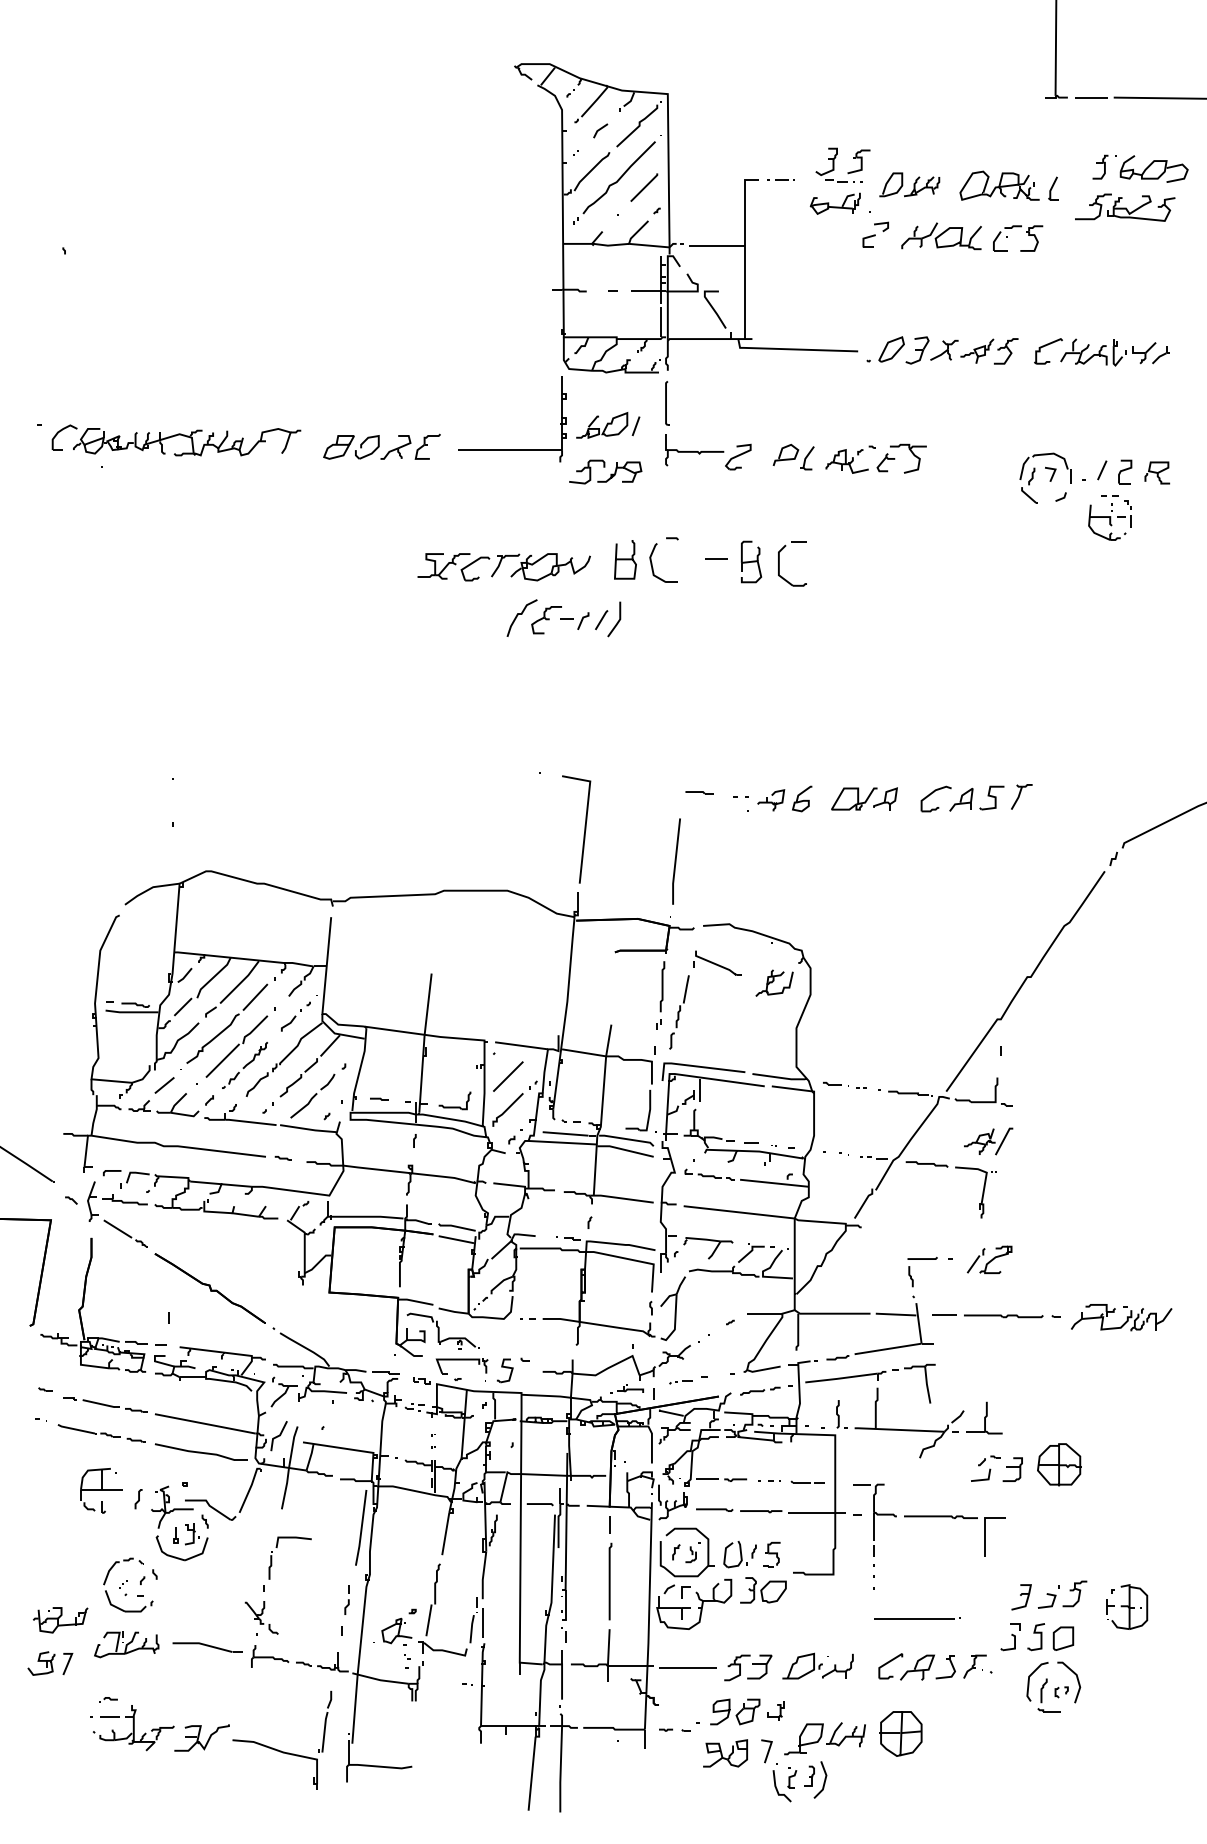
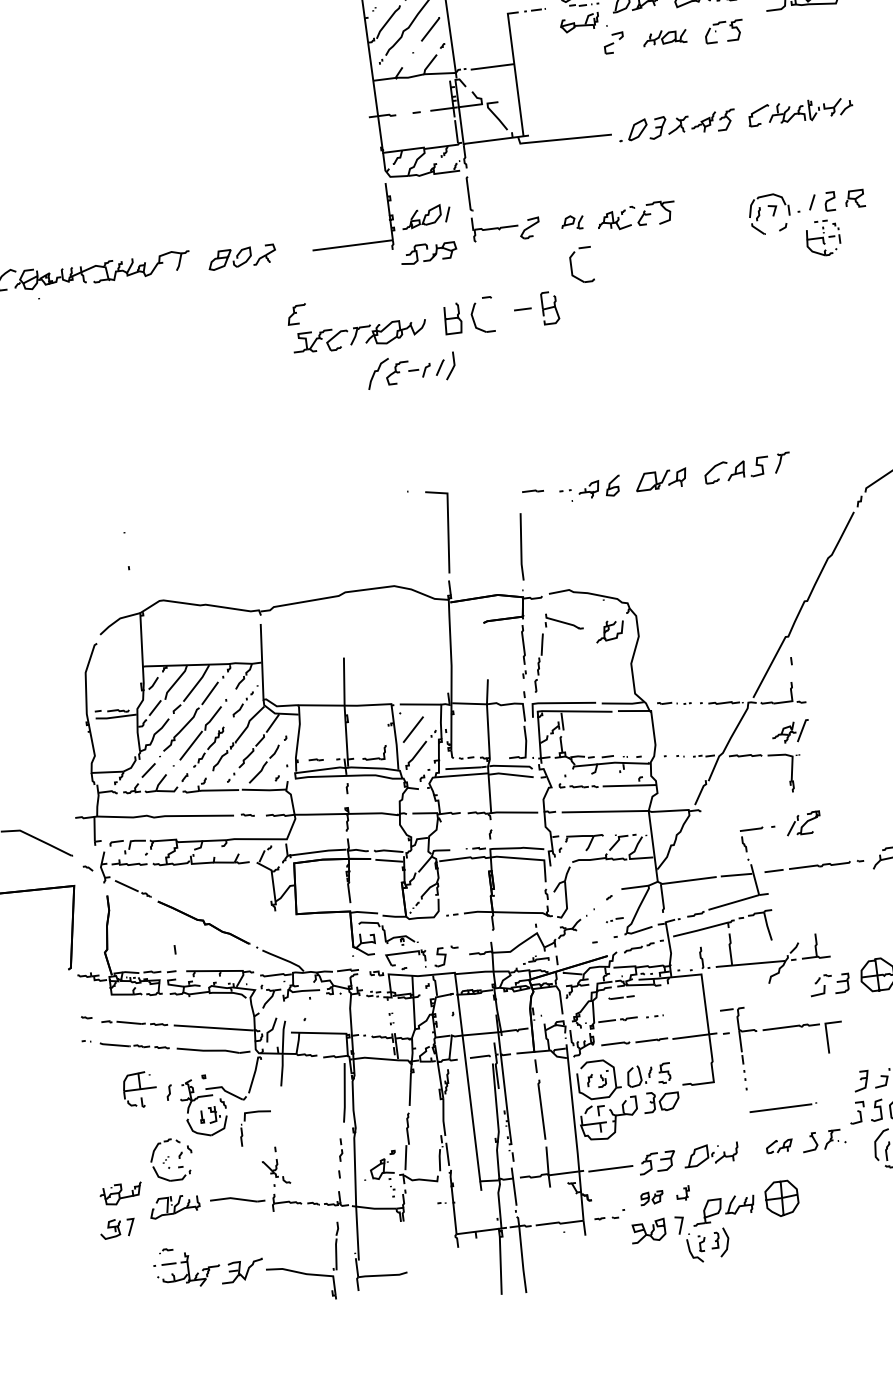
part: (941, 236) -> (664, 37), size x0.7
part: (427, 446) -> (296, 314), moved
part: (793, 456) -> (572, 222), size x0.7
part: (779, 563) -> (571, 266), moved
part: (680, 1382) -> (614, 920), moved
part: (807, 1481) -> (621, 996), moved
part: (277, 1548) -> (245, 1121), moved
part: (906, 1666) -> (779, 1146), size x0.6
part: (735, 1711) -> (651, 1197), size x0.6

